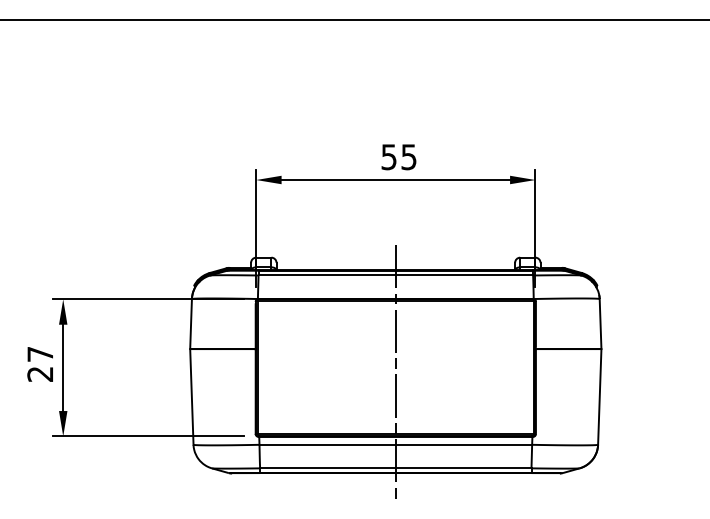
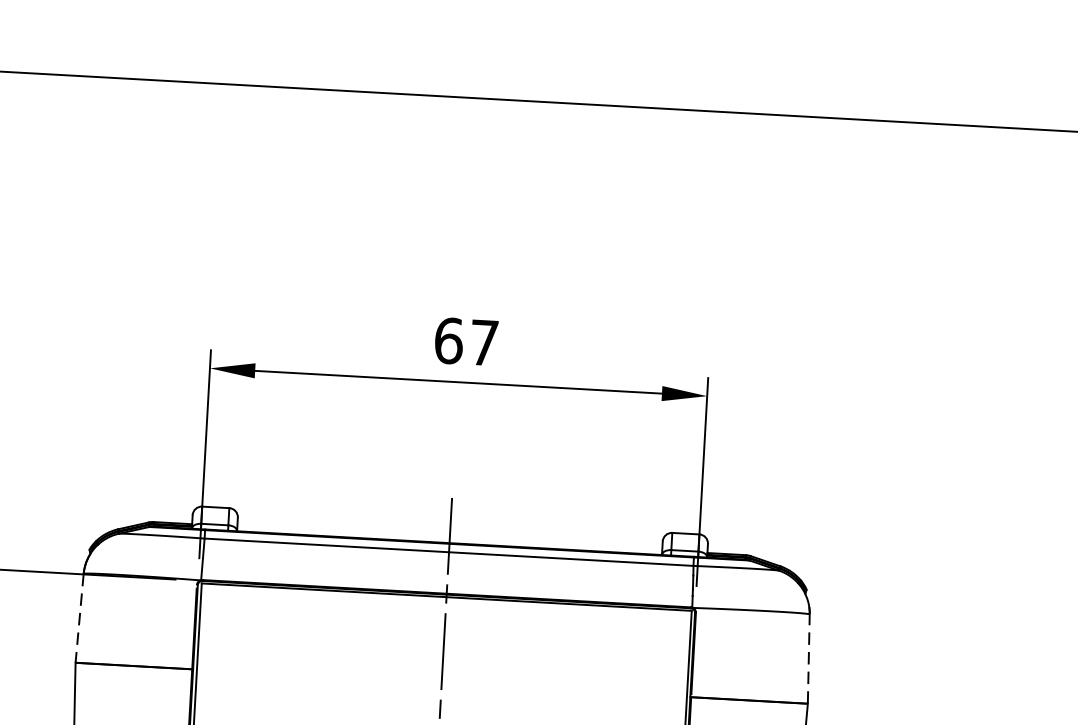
text: (398, 157) -> (465, 342), 55 -> 67
line: (600, 323) -> (808, 658), solid -> dashed
line: (191, 324) -> (80, 619), solid -> dashed

